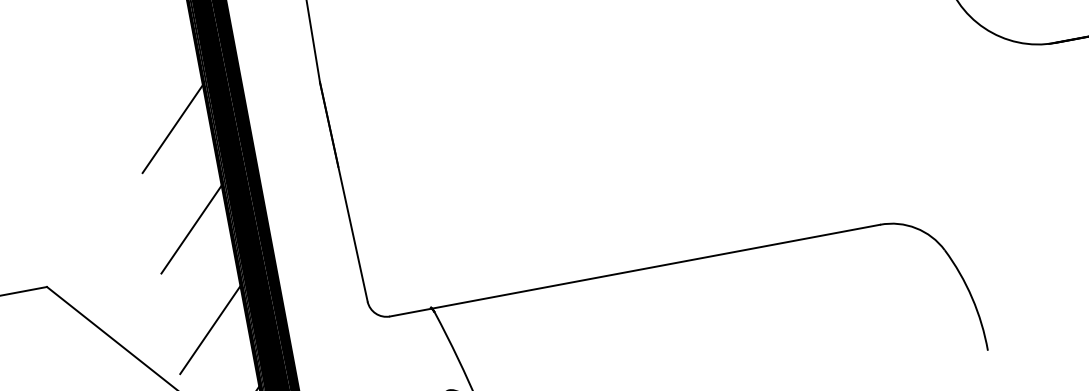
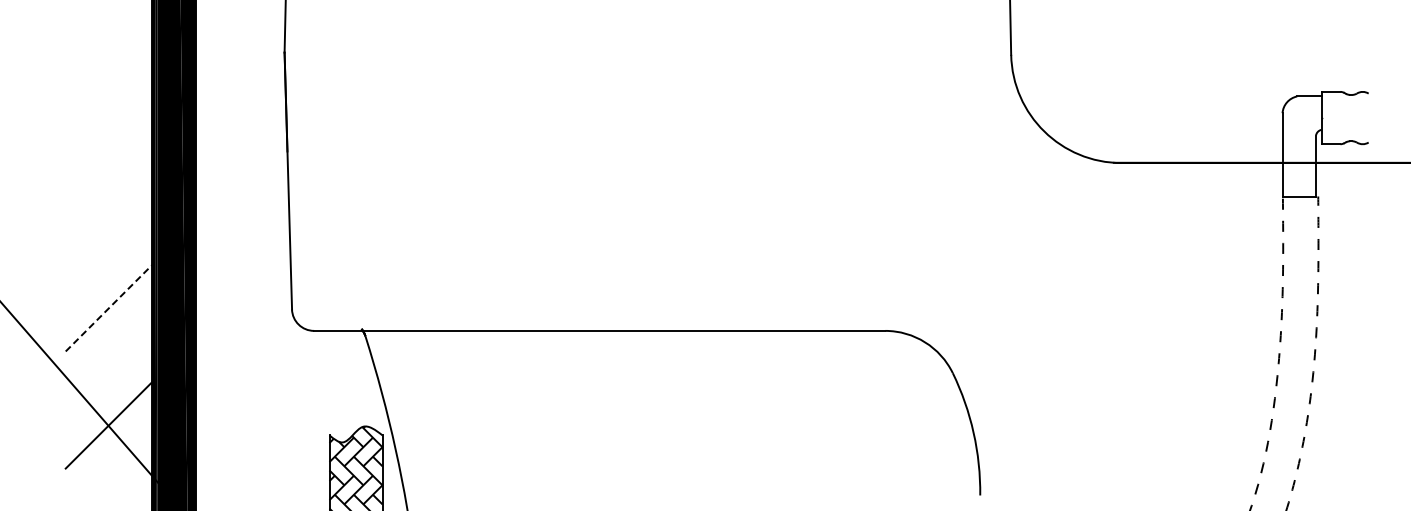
line: (172, 128) -> (108, 73), removed
line: (191, 229) -> (108, 191), removed
line: (210, 329) -> (109, 307), solid -> dashed

